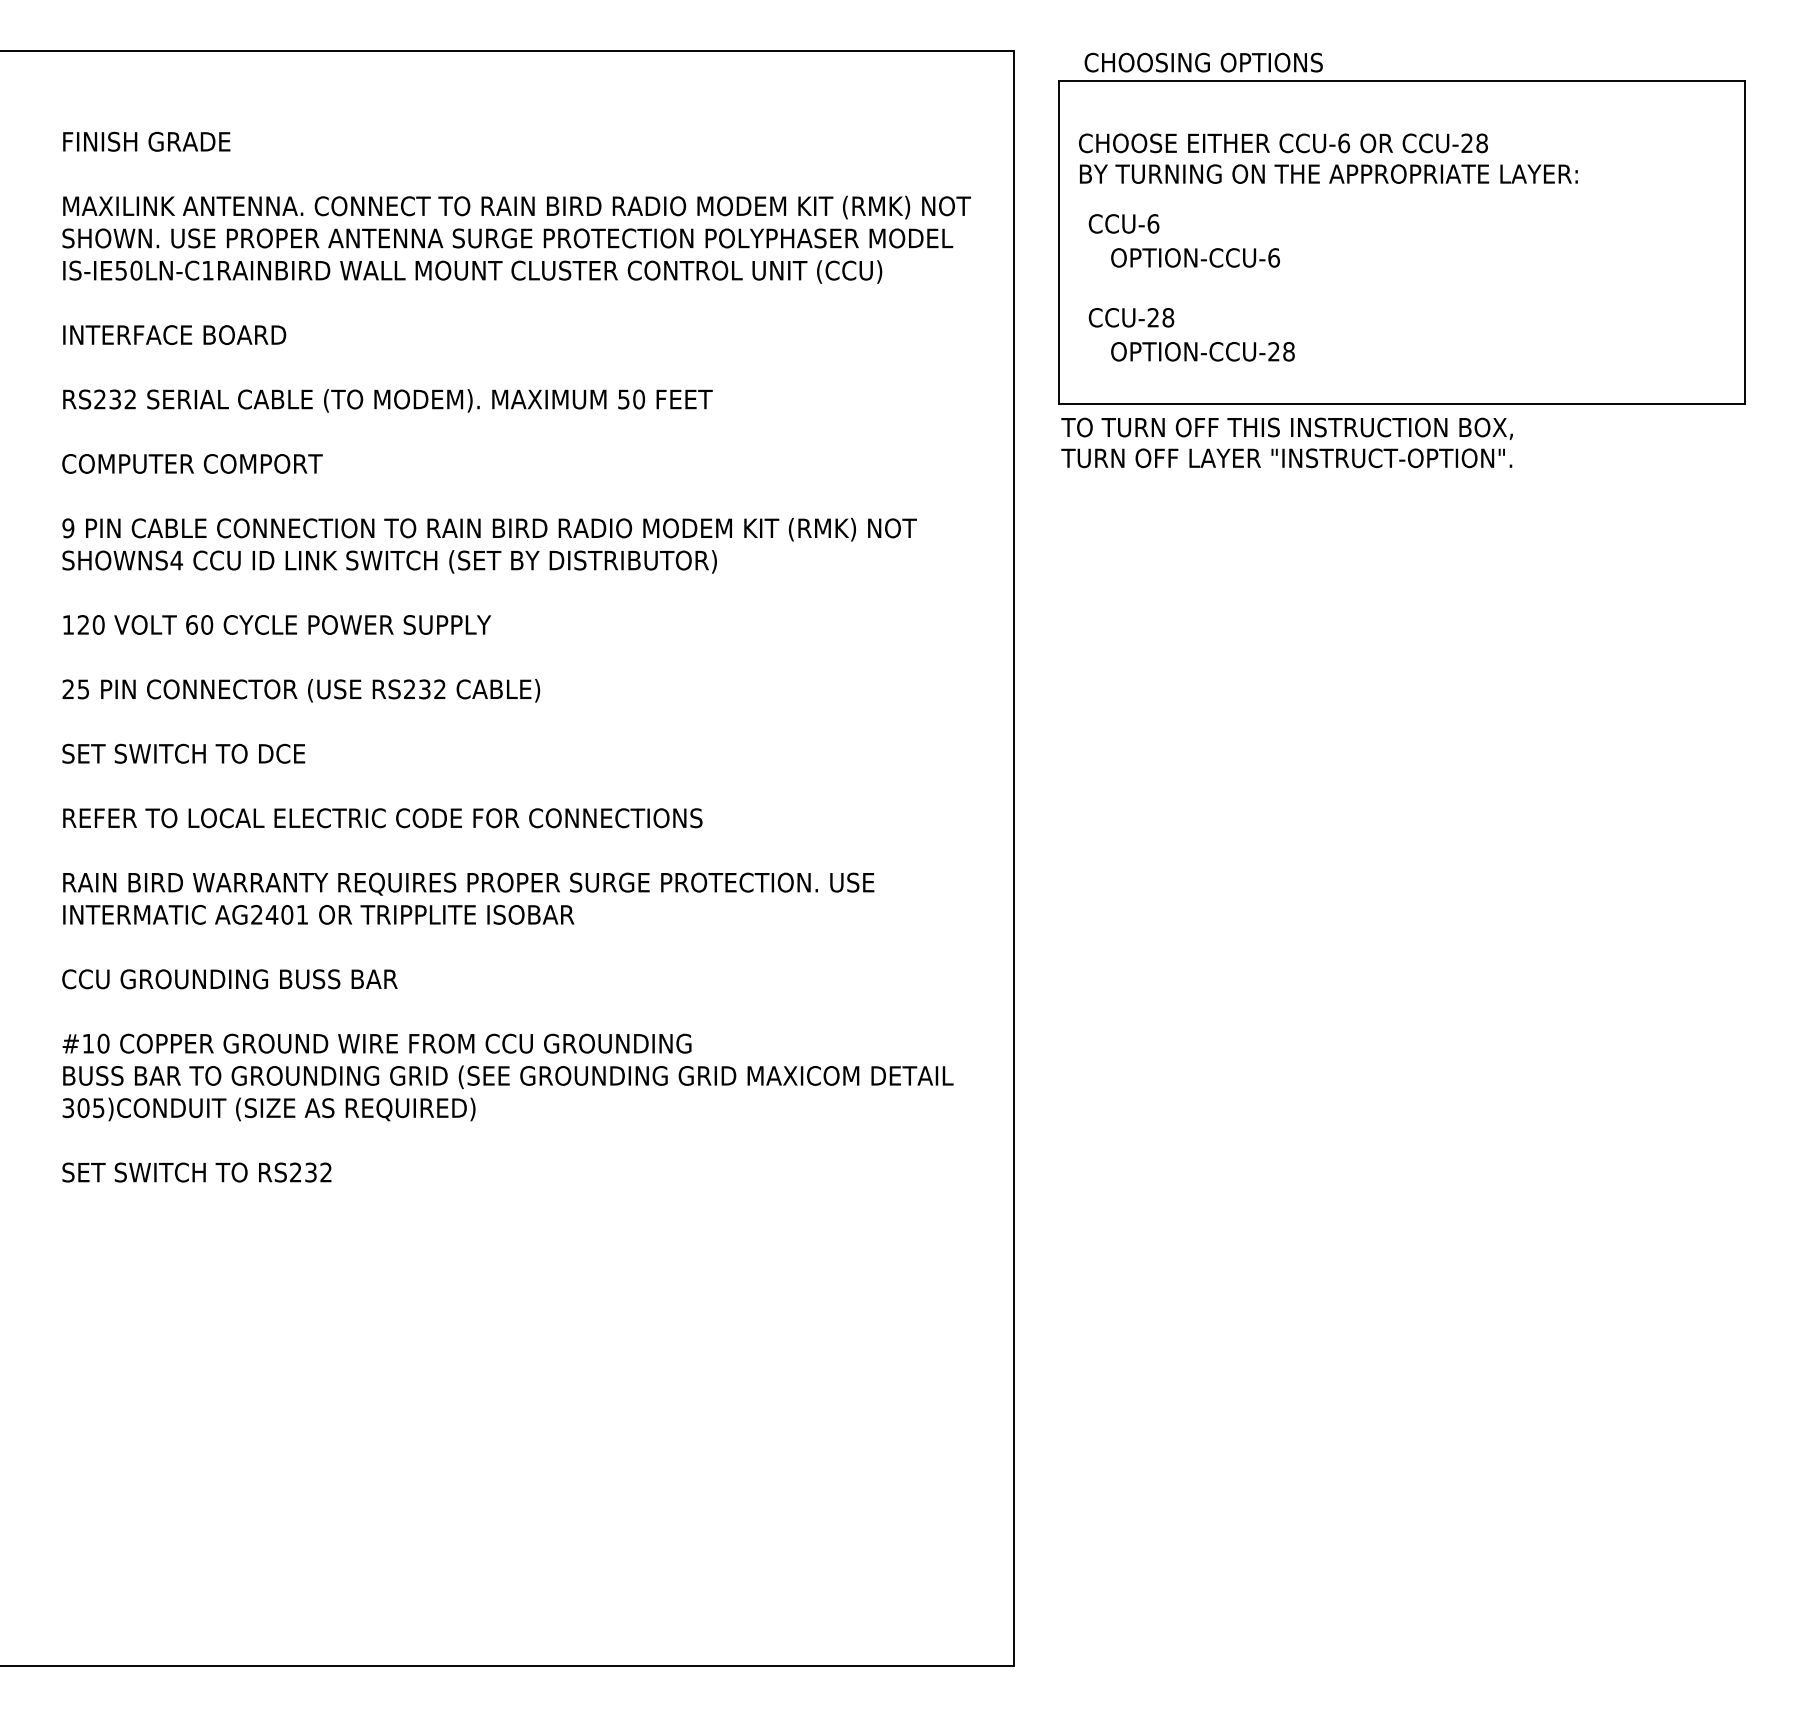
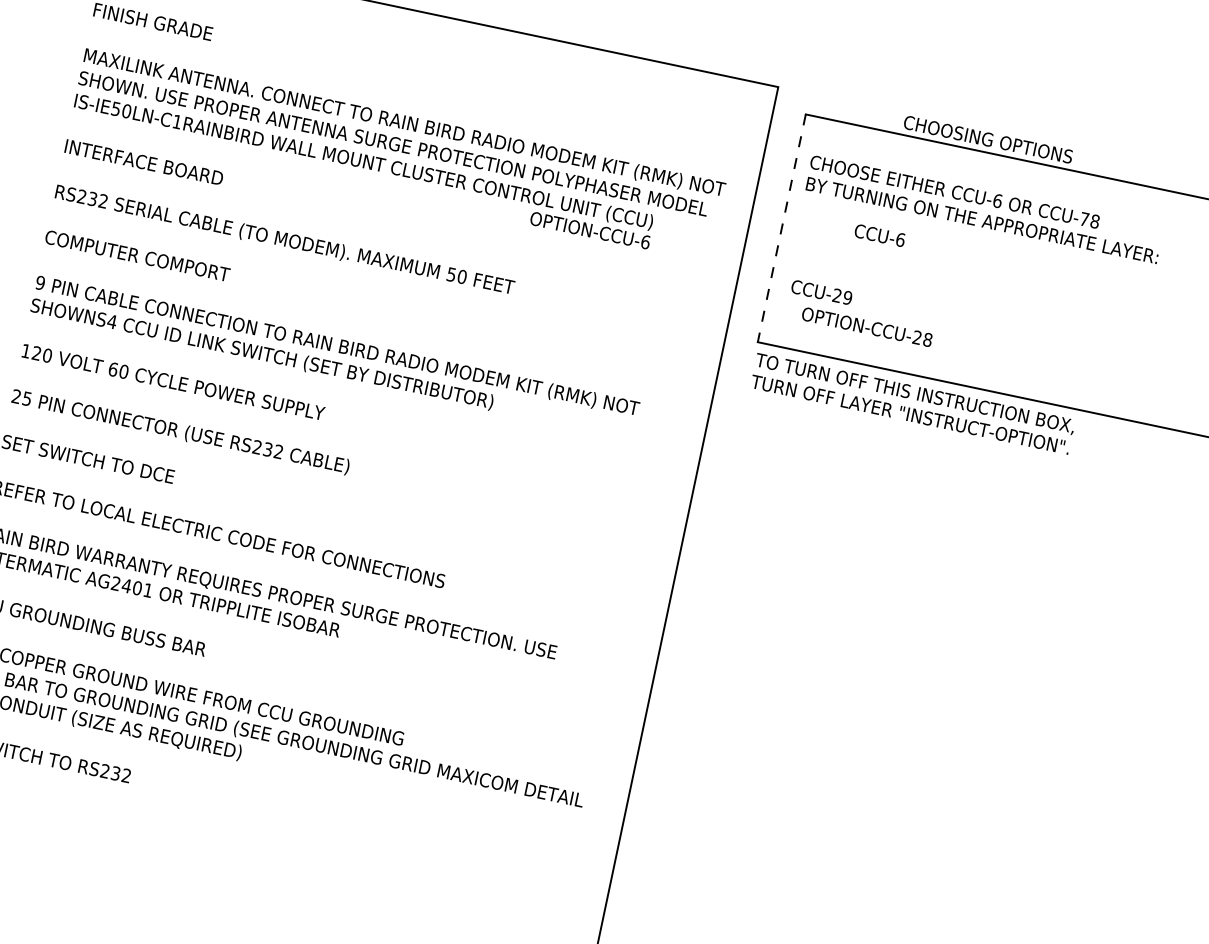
text: (1203, 62) -> (988, 139), moved
text: (1466, 142) -> (1084, 218), CCU-28 -> CCU-78
text: (1123, 223) -> (879, 235), moved
line: (1058, 242) -> (781, 228), solid -> dashed
text: (1195, 257) -> (590, 230), moved
text: (1168, 317) -> (847, 297), CCU-28 -> CCU-29

